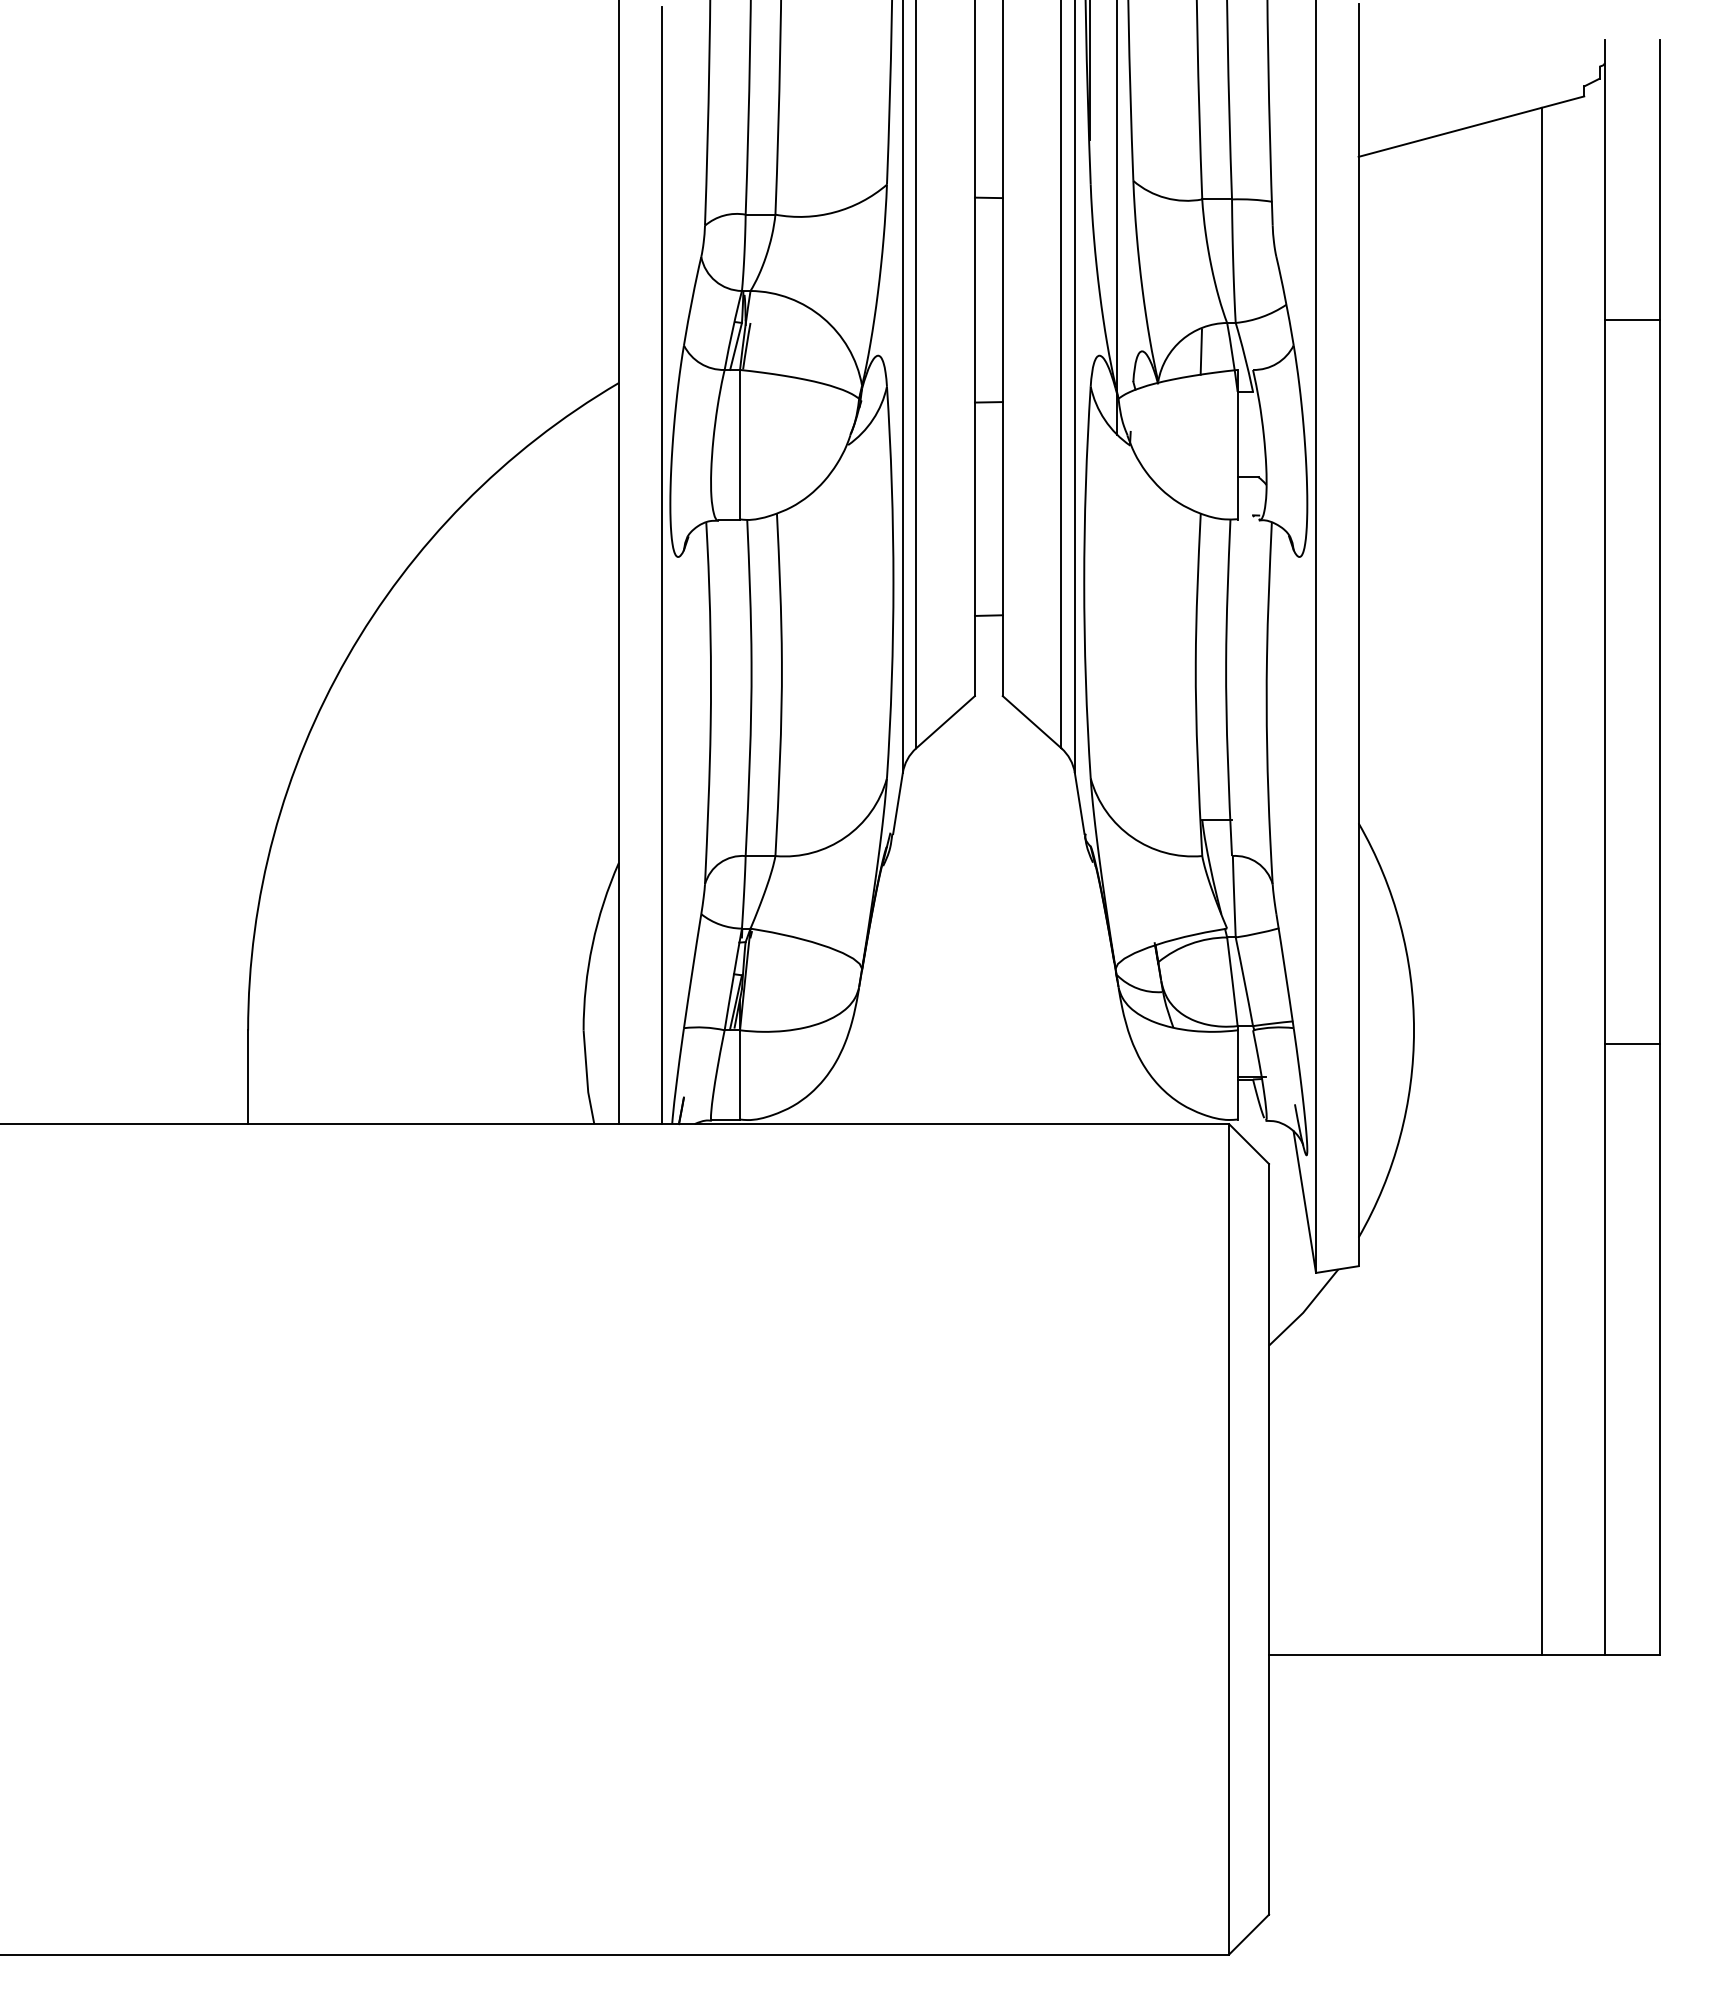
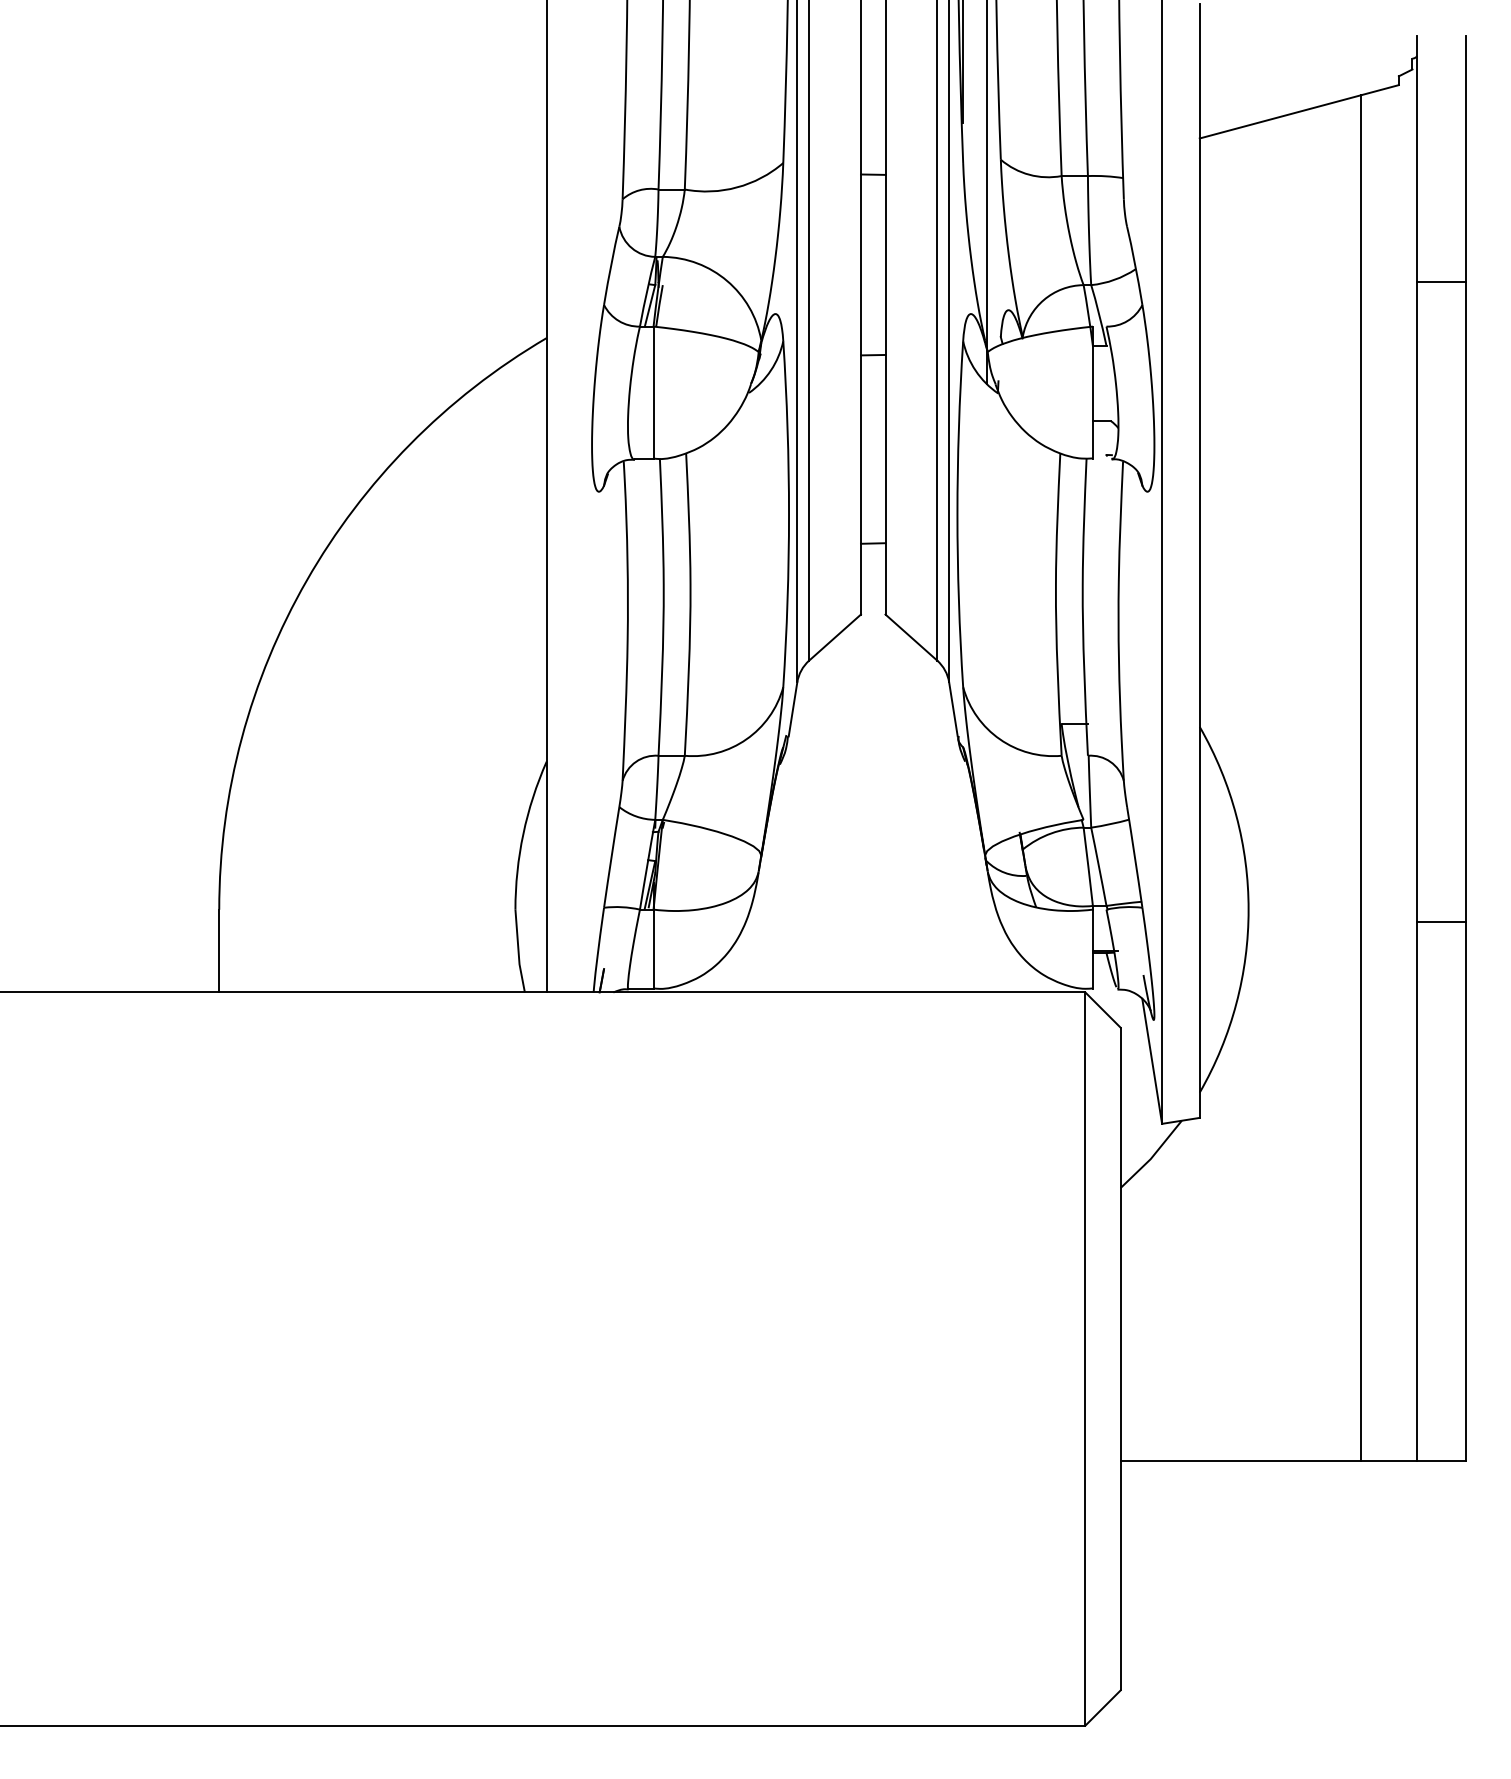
line: (1201, 351) -> (1060, 310), removed
line: (661, 565) -> (584, 499), removed

